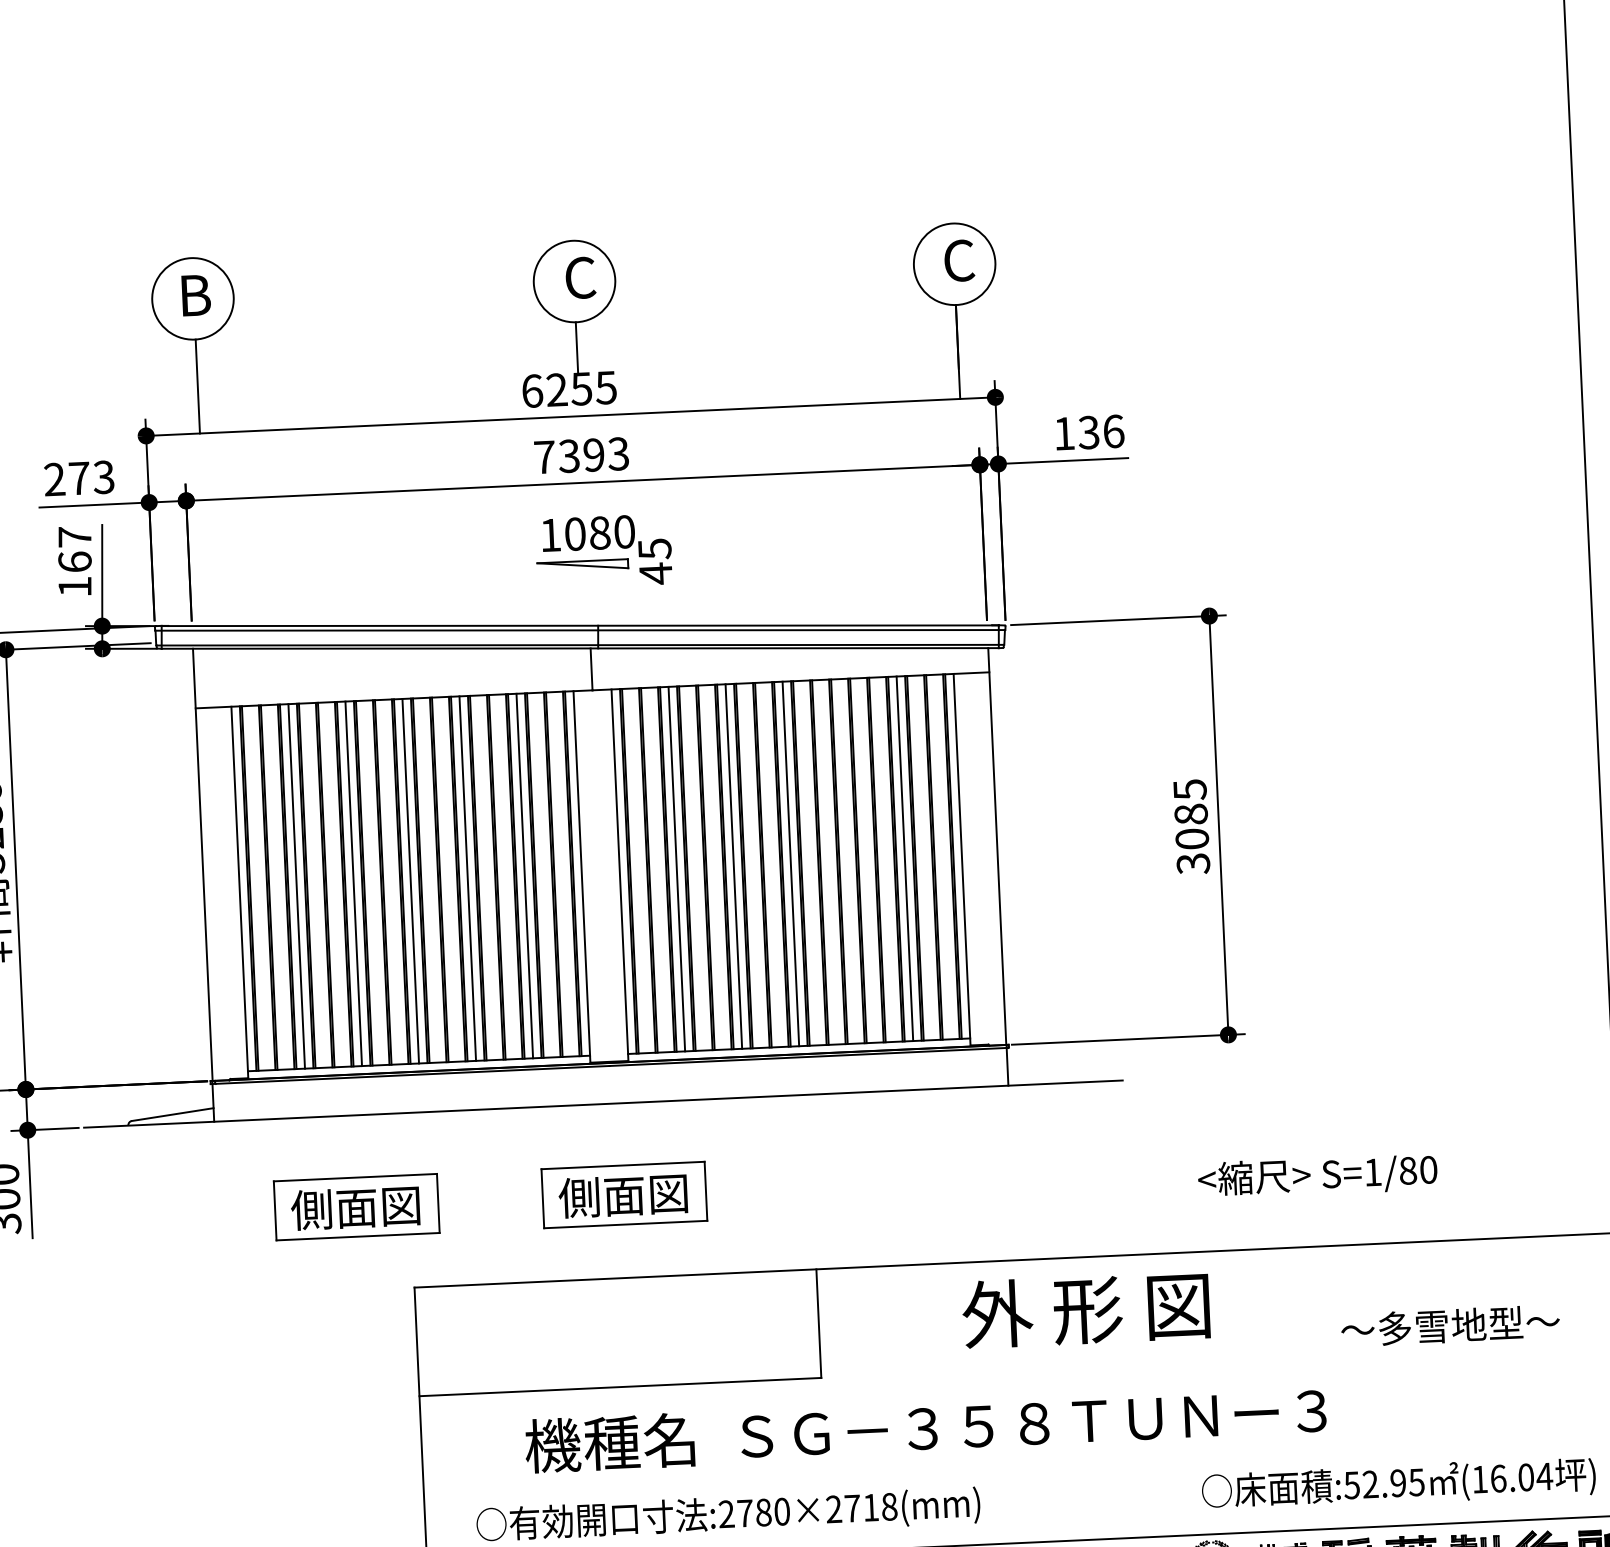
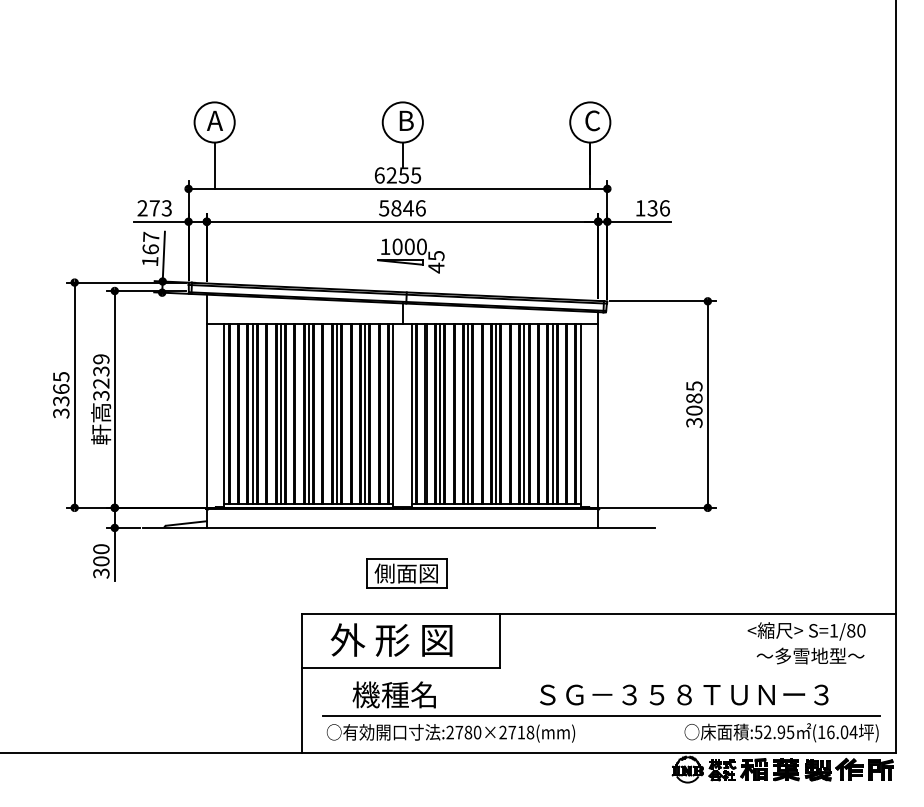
text: (579, 277) -> (405, 120), C -> B
text: (194, 294) -> (215, 120), B -> A
text: (581, 455) -> (402, 208), 7393 -> 5846
text: (599, 532) -> (409, 246), 1080 -> 1000
line: (848, 860) -> (524, 413), added
text: (1317, 1176) -> (806, 631), moved
part: (355, 1207) -> (274, 573), removed
text: (1085, 1308) -> (391, 639), moved
text: (1034, 1422) -> (684, 694), moved
line: (1032, 1467) -> (601, 716), added

